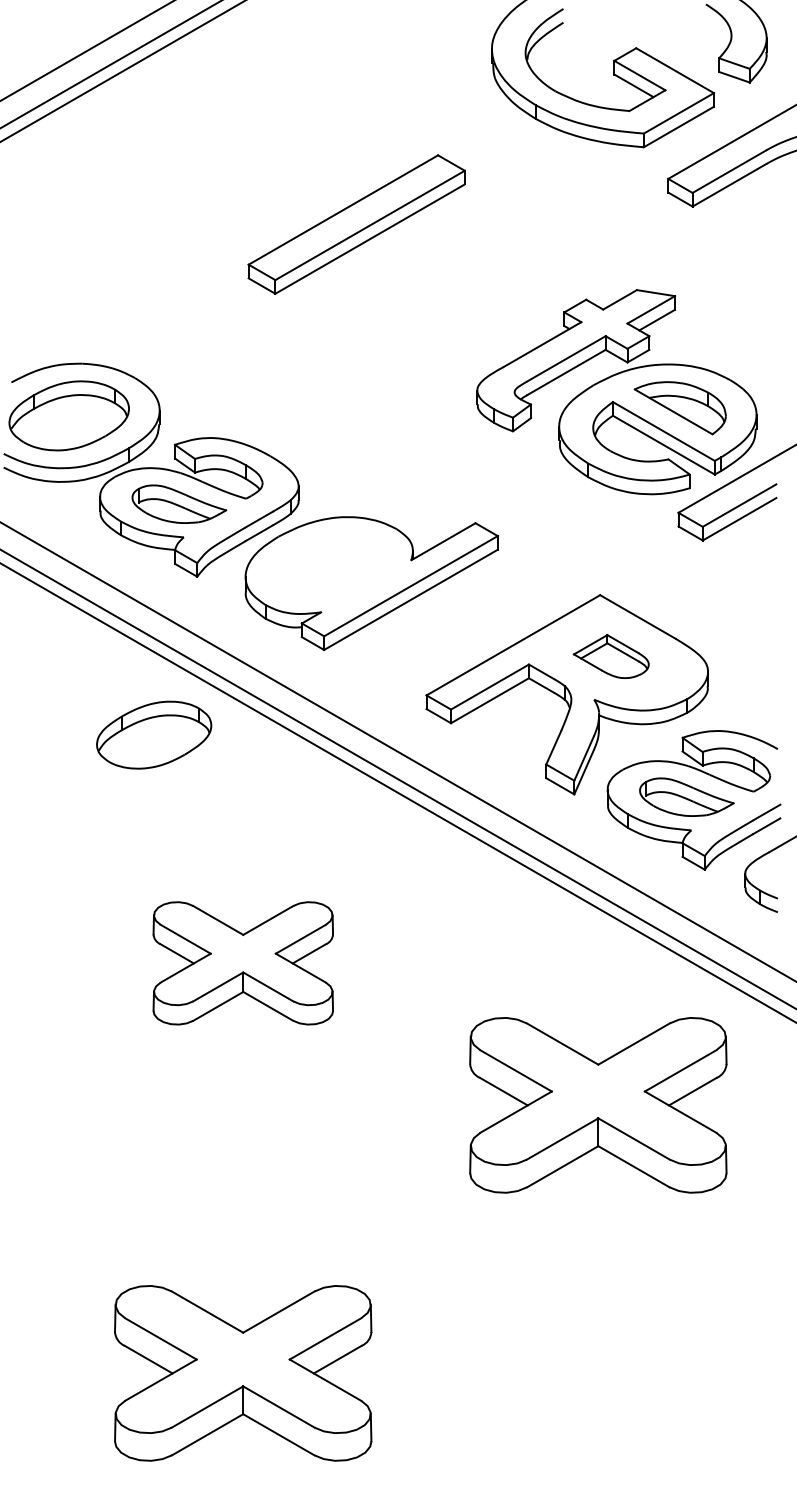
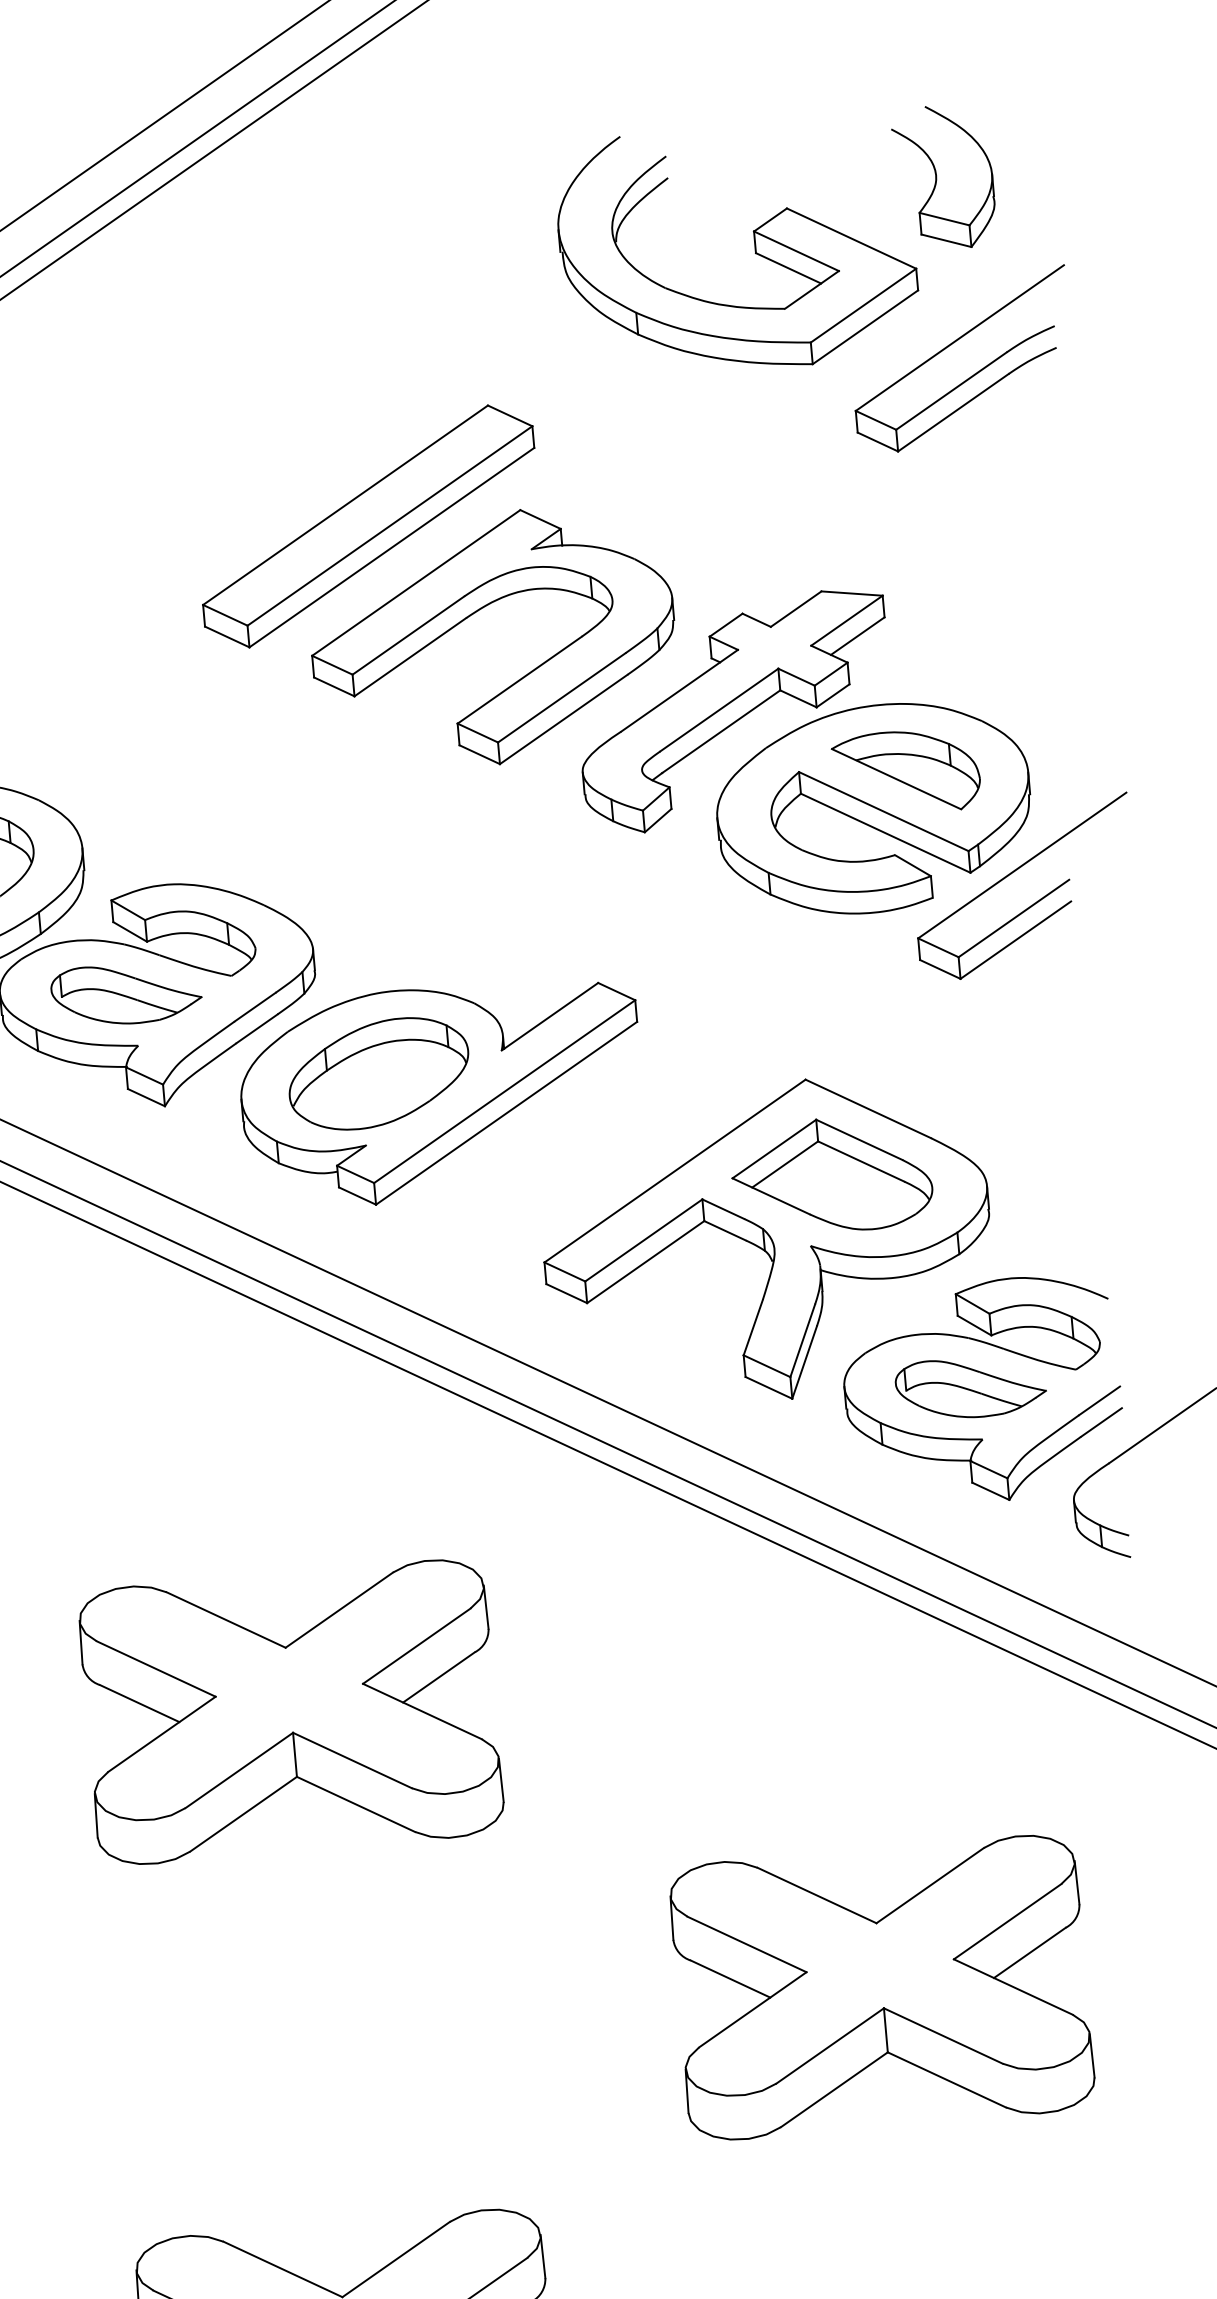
part: (420, 284) -> (477, 612), added
part: (611, 656) -> (832, 1175), size x1.67
part: (154, 734) -> (379, 1072), moved
part: (243, 963) -> (291, 1712), size x1.43
part: (598, 1105) -> (882, 1987), moved

